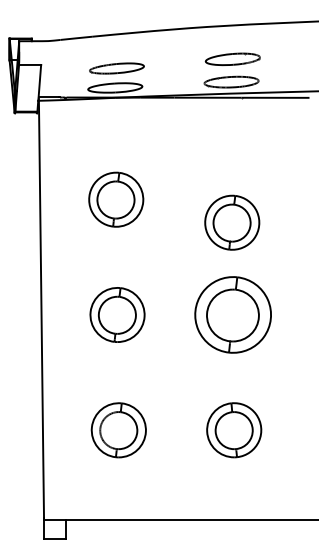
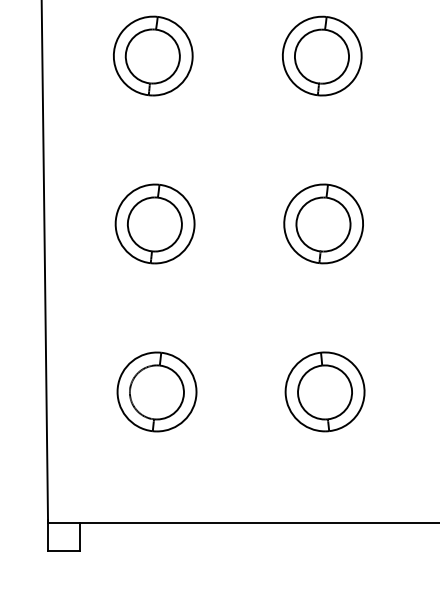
part: (232, 222) -> (322, 55), moved
part: (233, 314) -> (324, 223), size x0.71

